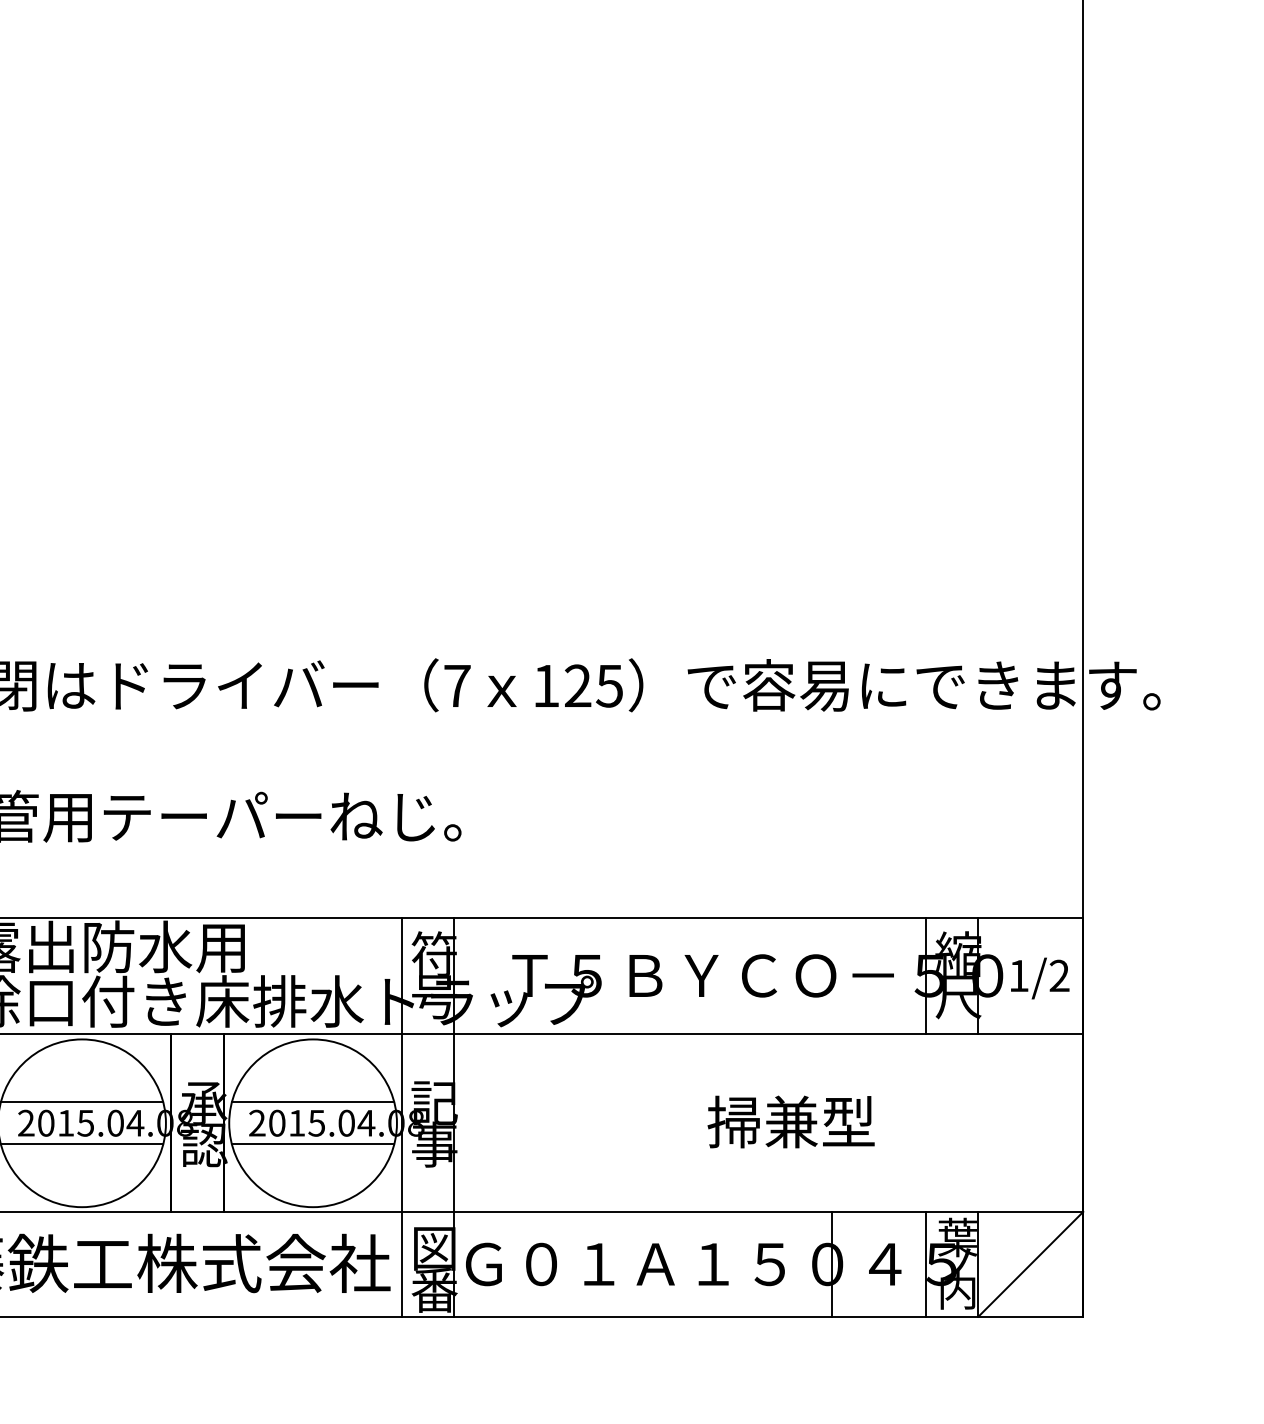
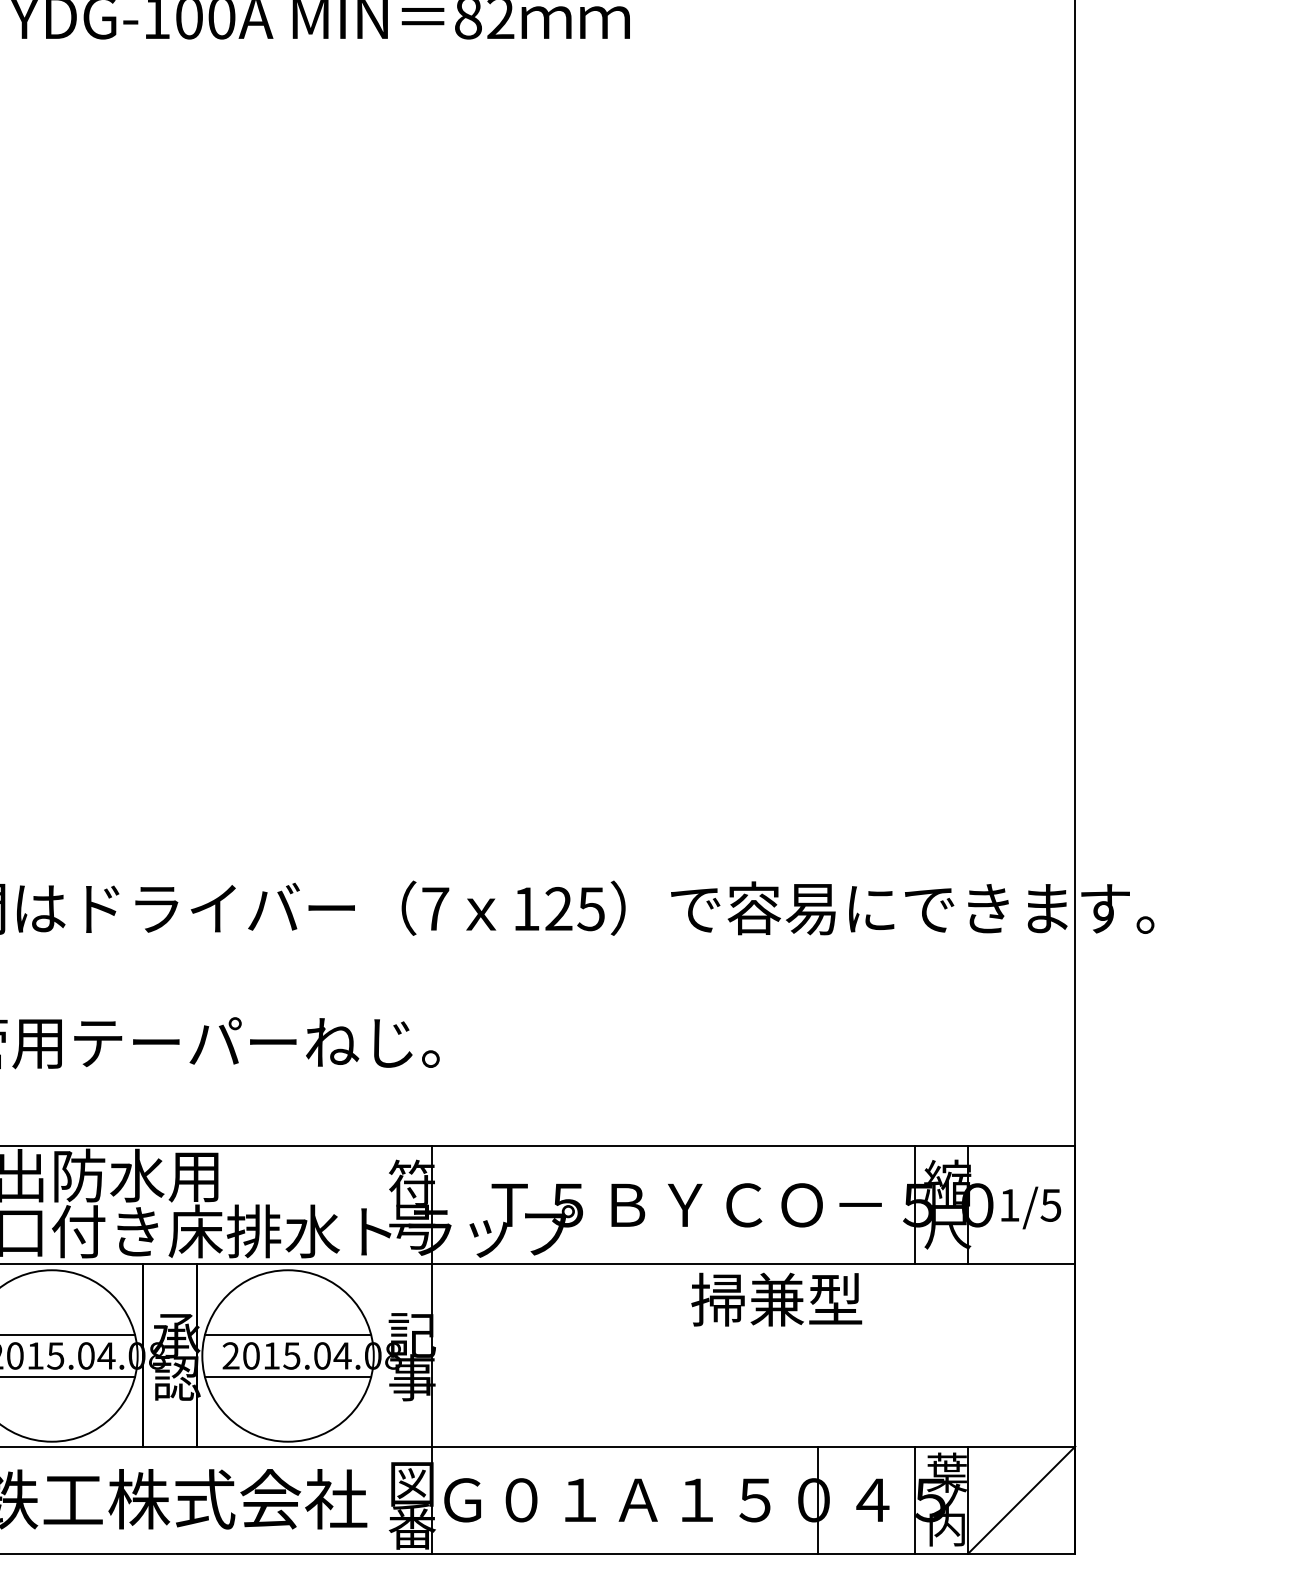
text: (1058, 975) -> (1050, 1204), 1/2 -> 1/5
line: (401, 1116) -> (378, 1349), removed
text: (790, 1121) -> (776, 1299), moved

